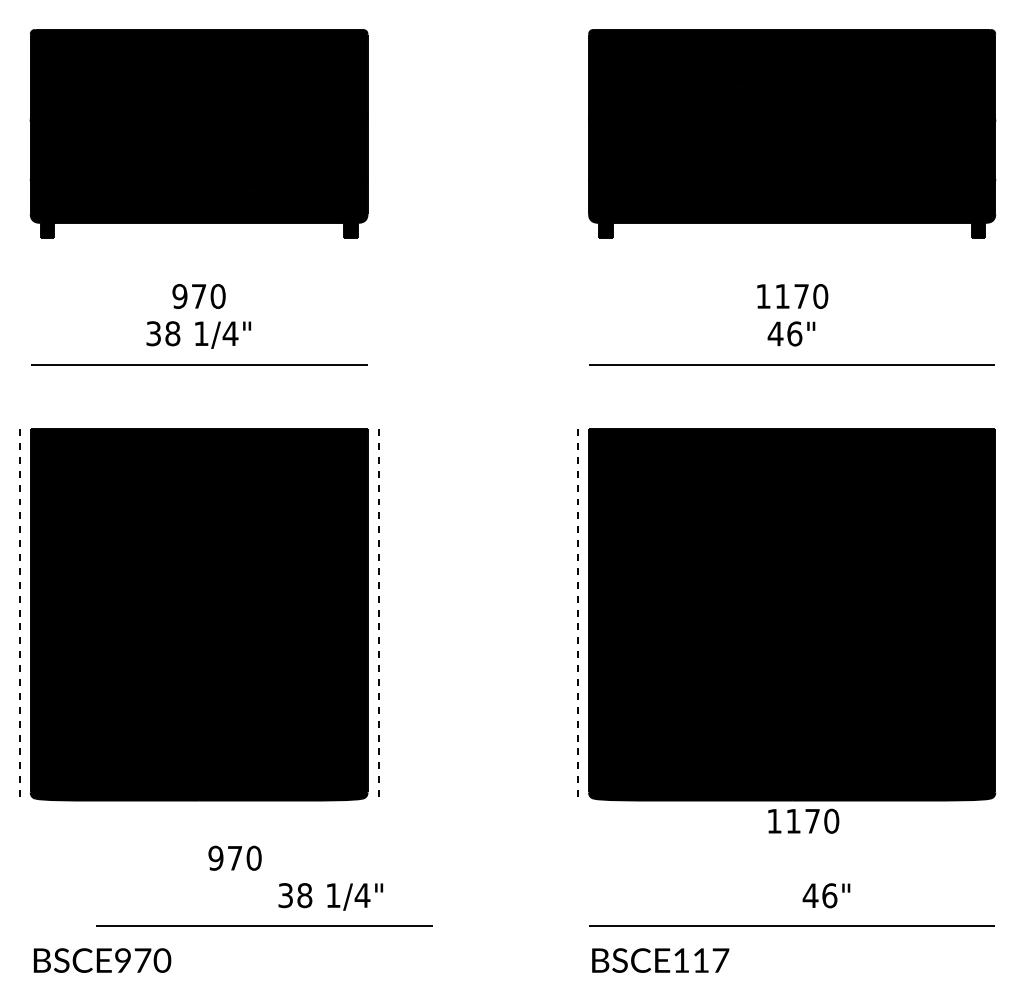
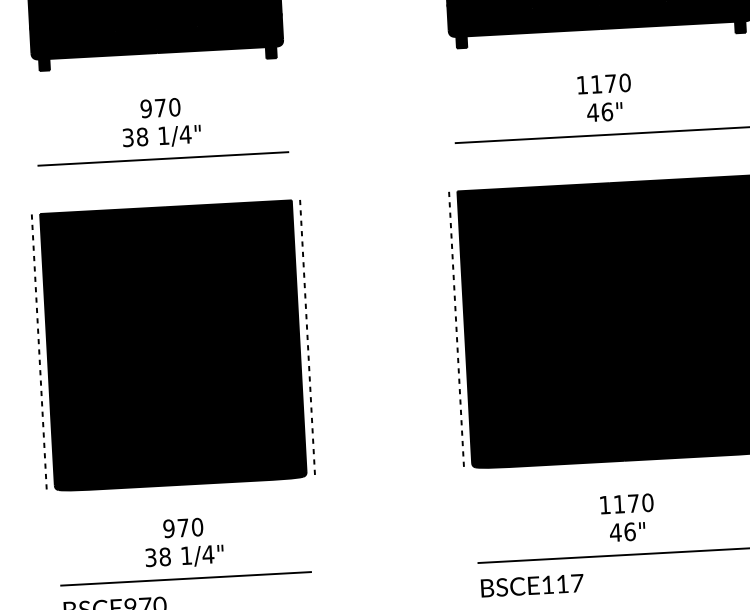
text: (803, 820) -> (626, 503), moved
text: (234, 857) -> (182, 527), moved
text: (826, 895) -> (627, 531), moved
text: (330, 896) -> (184, 556), moved
line: (264, 925) -> (186, 578), moved

